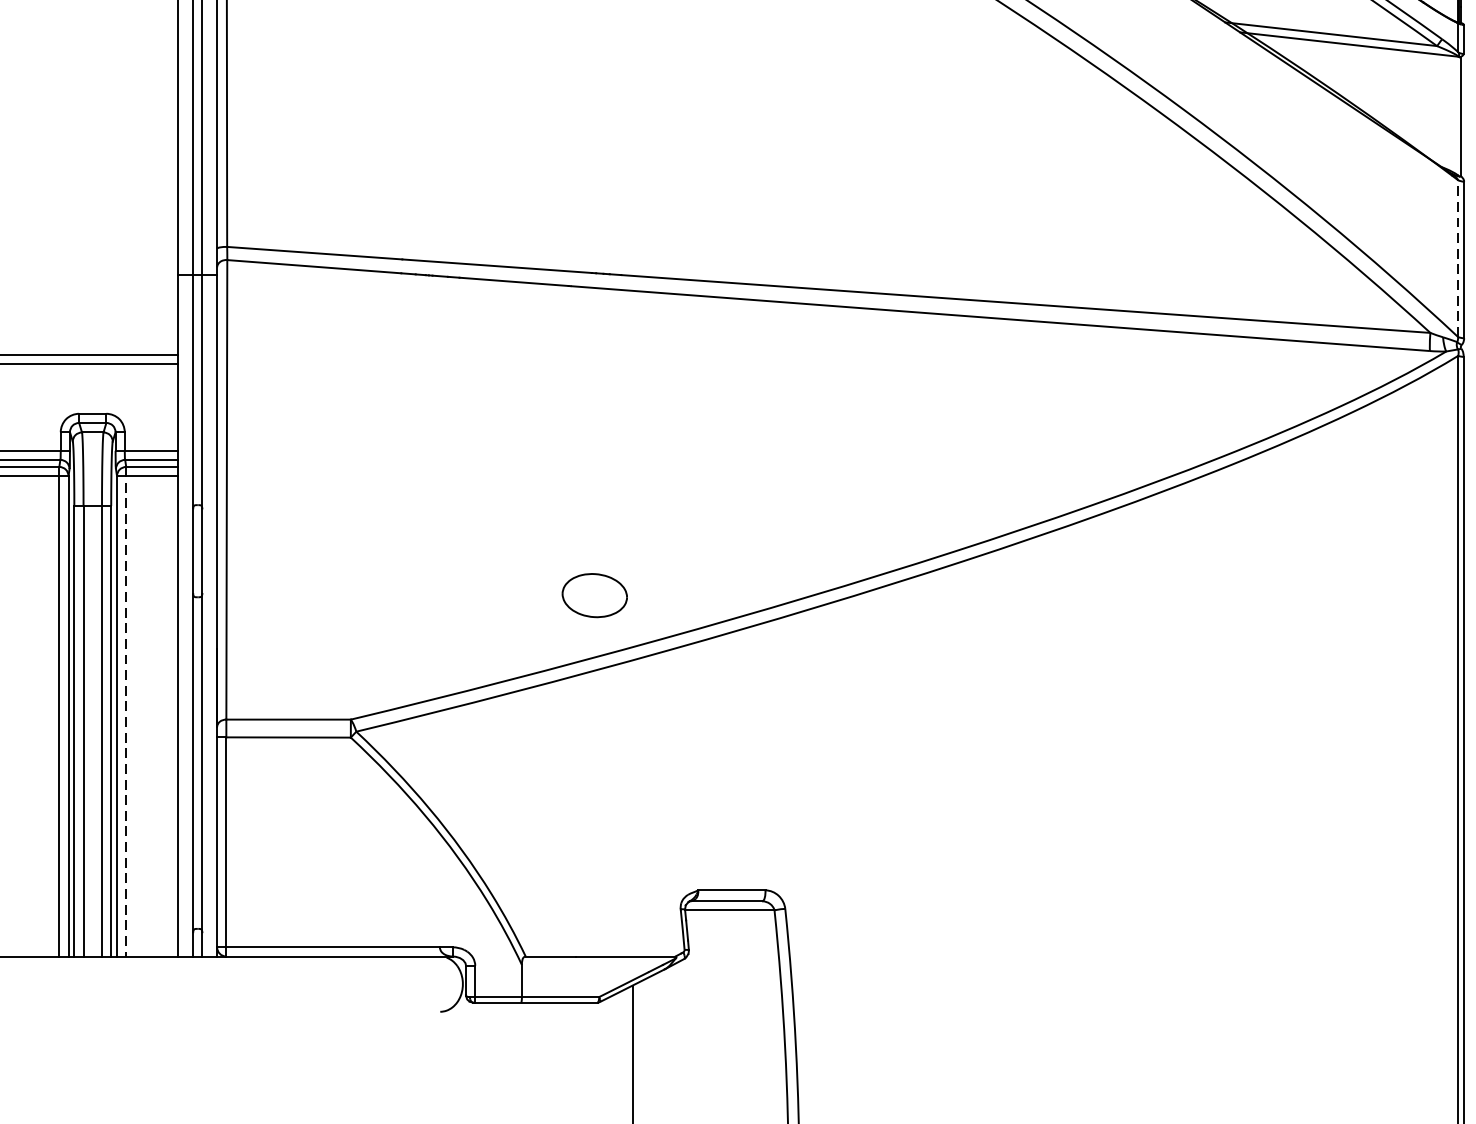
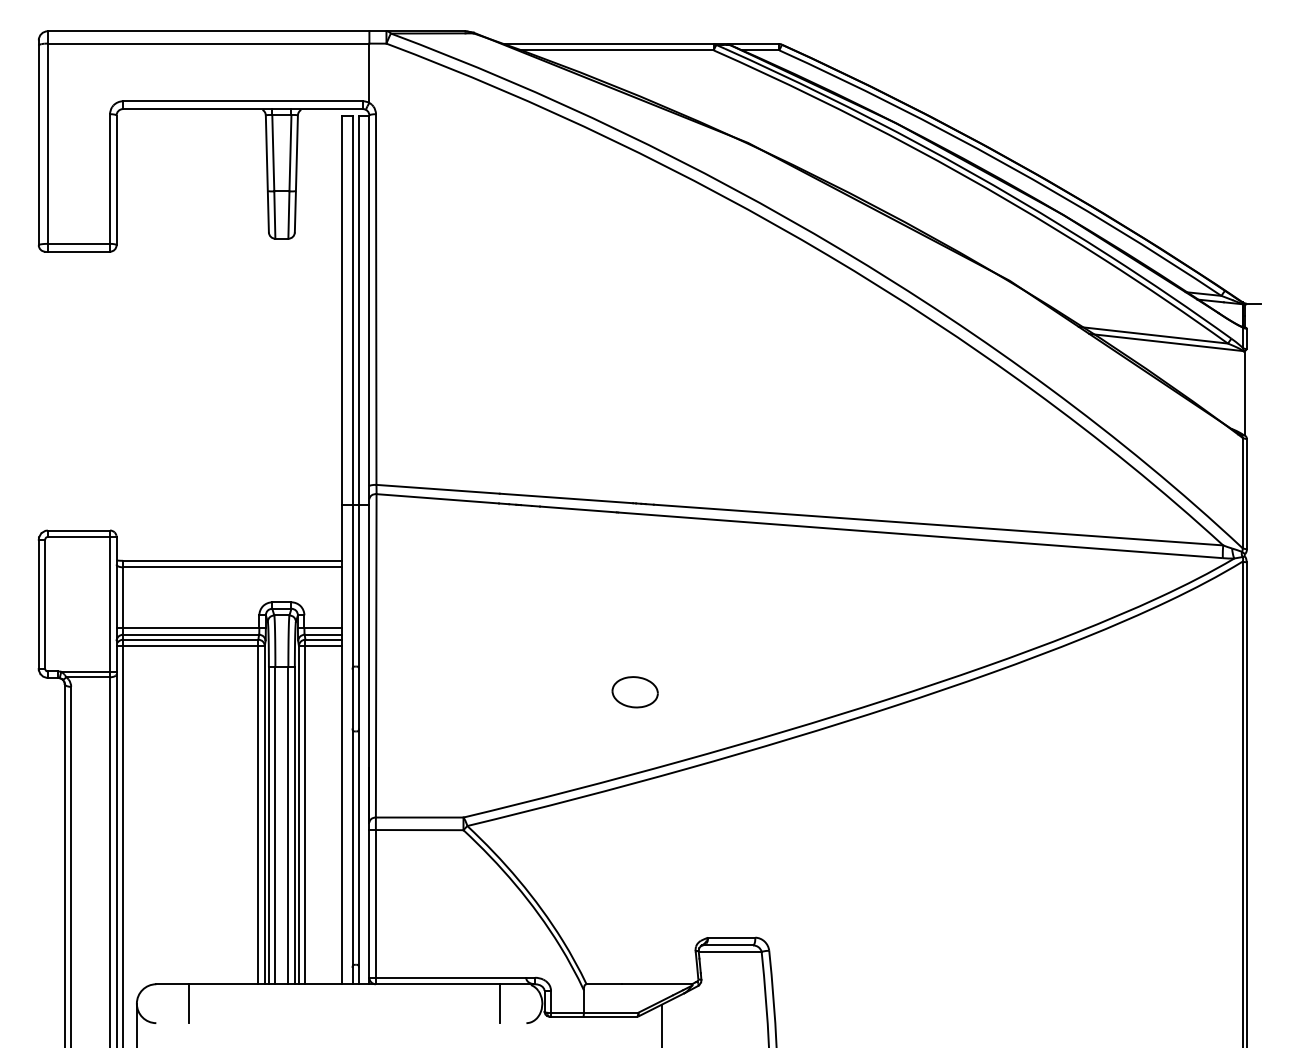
line: (1457, 257) -> (1242, 492), dashed -> solid
part: (593, 595) -> (634, 692), moved
line: (126, 712) -> (305, 812), dashed -> solid
line: (402, 983) -> (499, 1003), added

